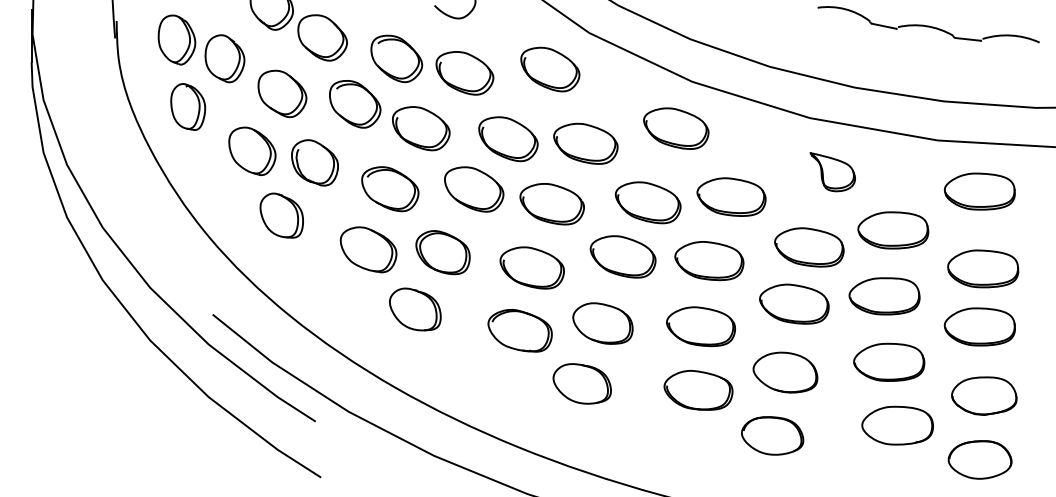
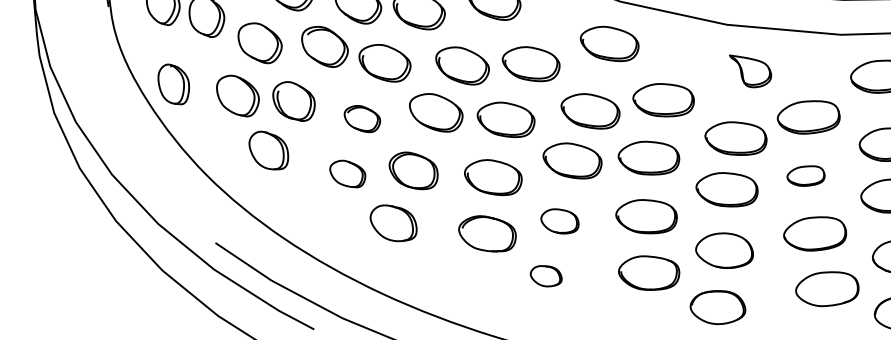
part: (188, 106) -> (174, 84), moved
part: (390, 189) -> (362, 119), size x0.7
part: (368, 249) -> (347, 173), size x0.7
part: (884, 296) -> (805, 176), size x0.6
part: (602, 323) -> (559, 221), size x0.7
part: (581, 383) -> (545, 275), size x0.6

